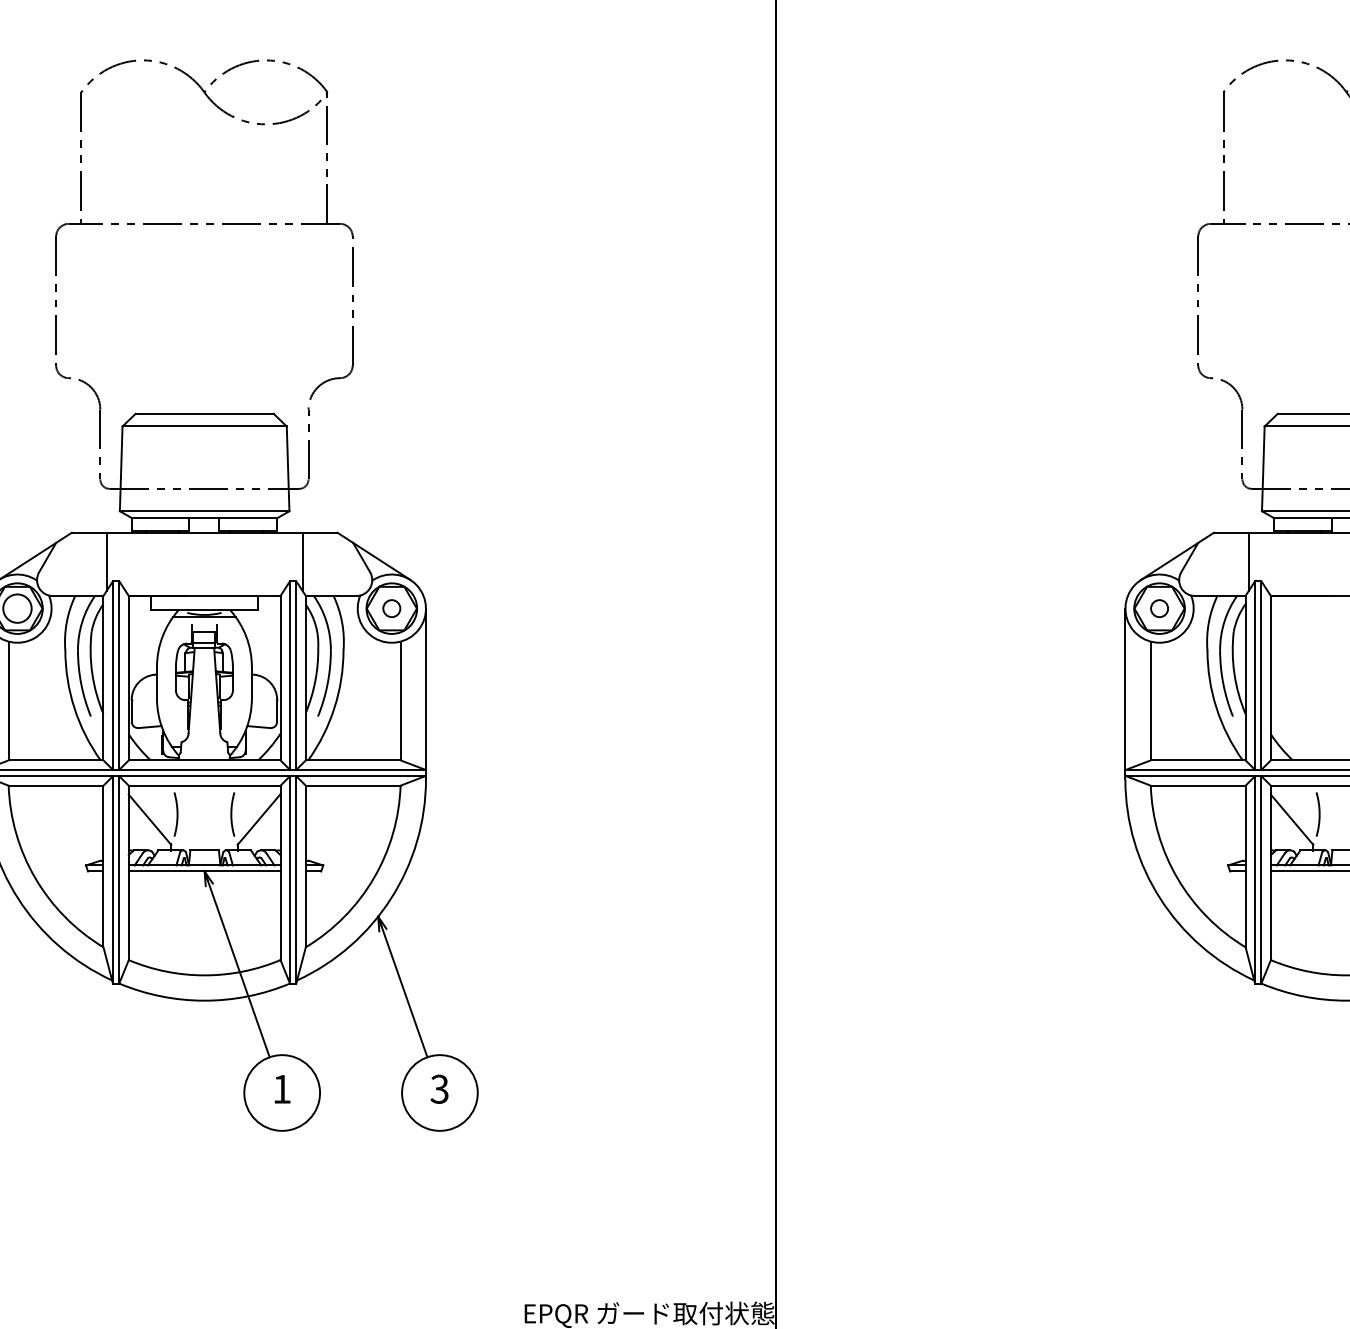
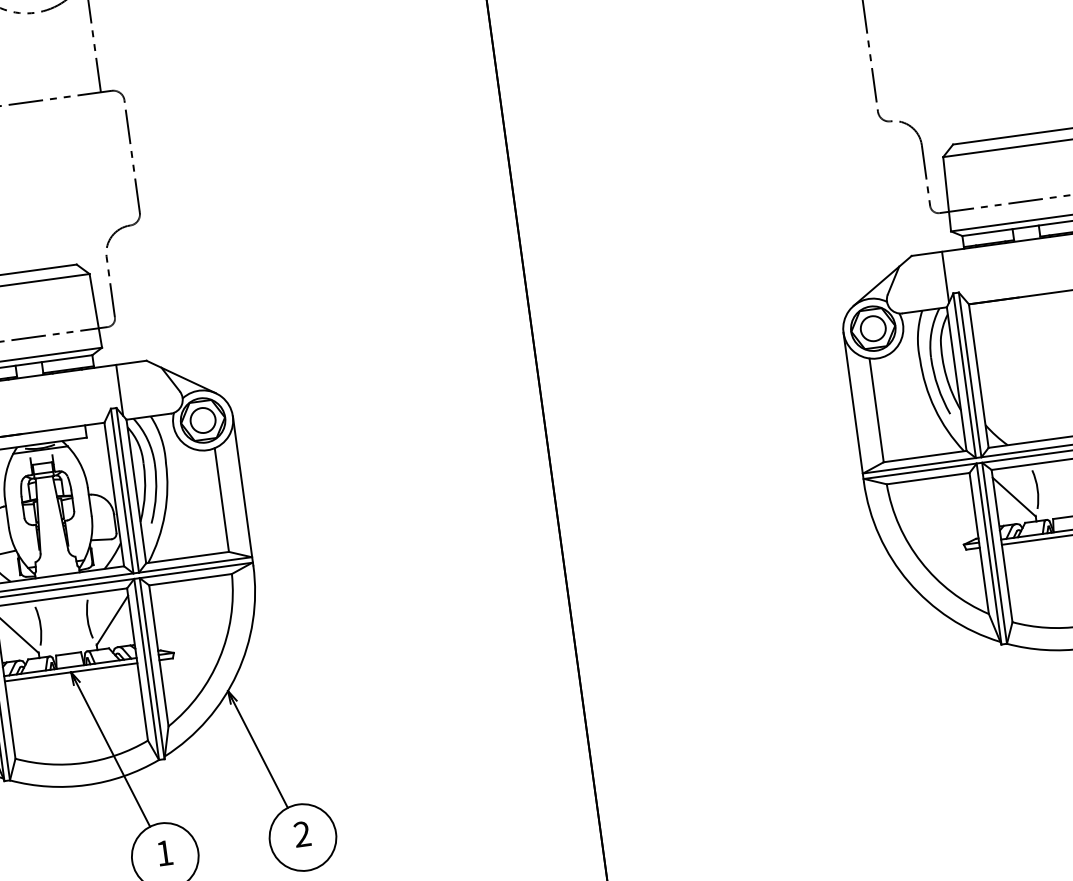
circle: (391, 608) -> (202, 420), size x1.67
circle: (1159, 608) -> (873, 328), size x1.67
text: (439, 1089) -> (302, 834), 3 -> 2

